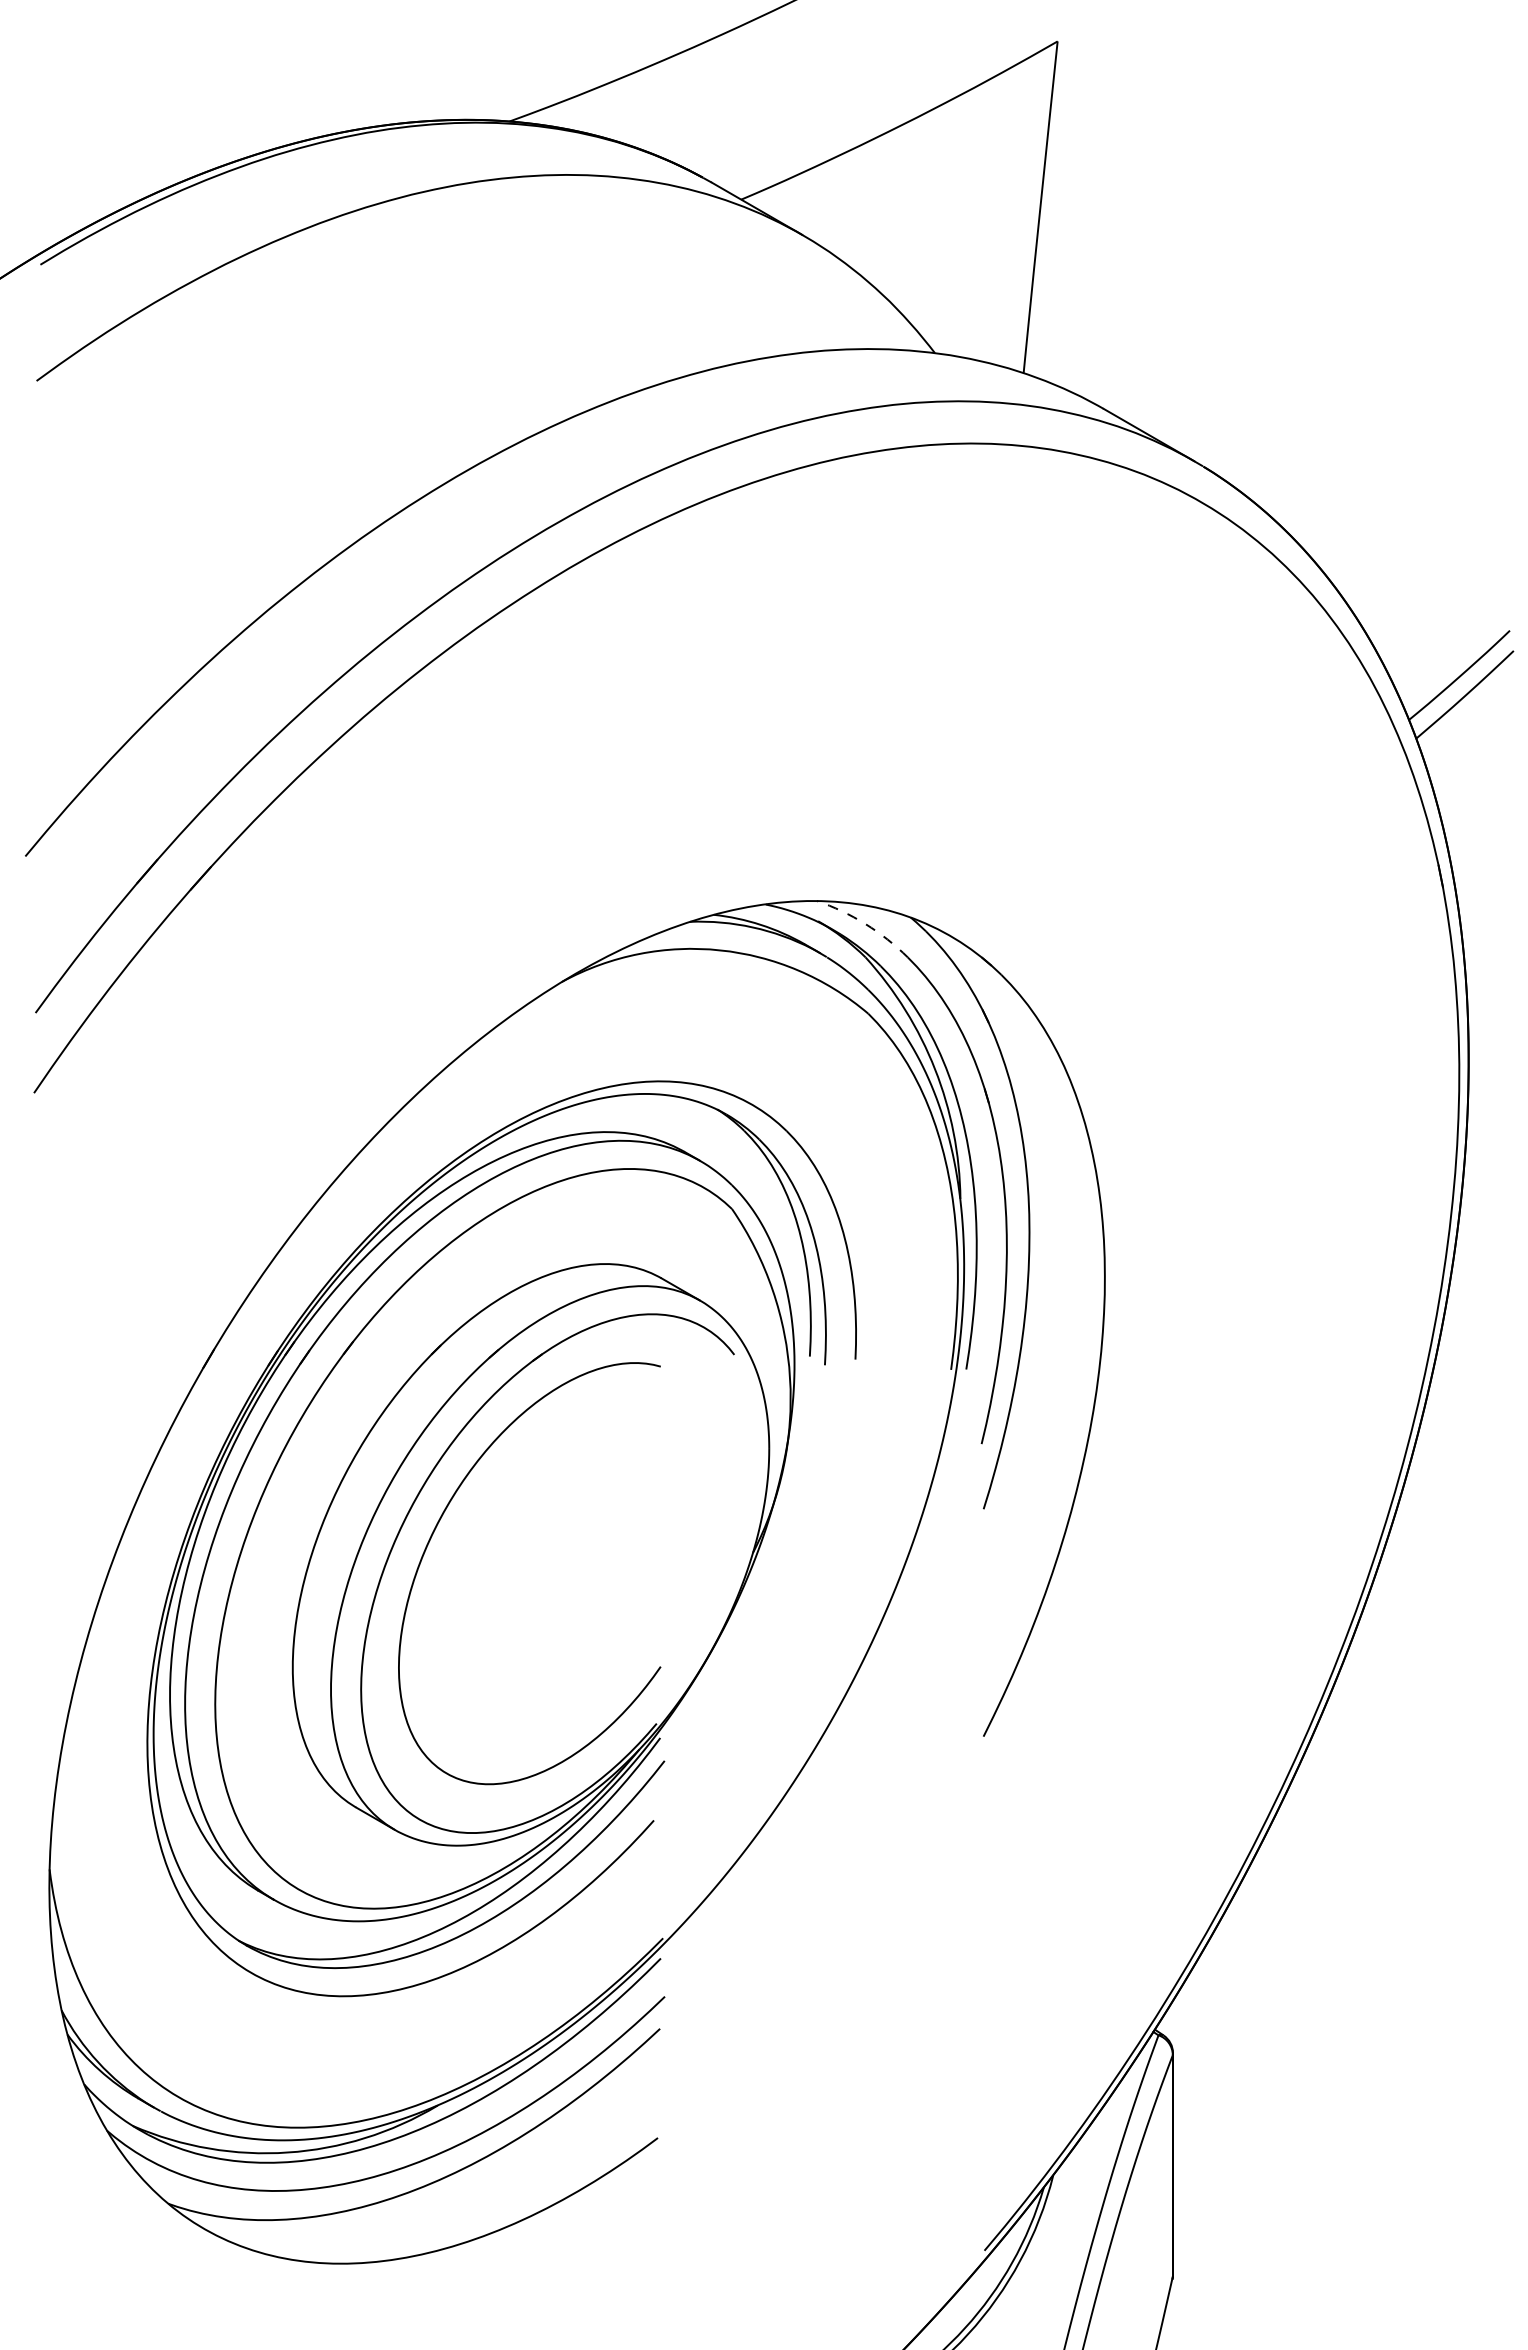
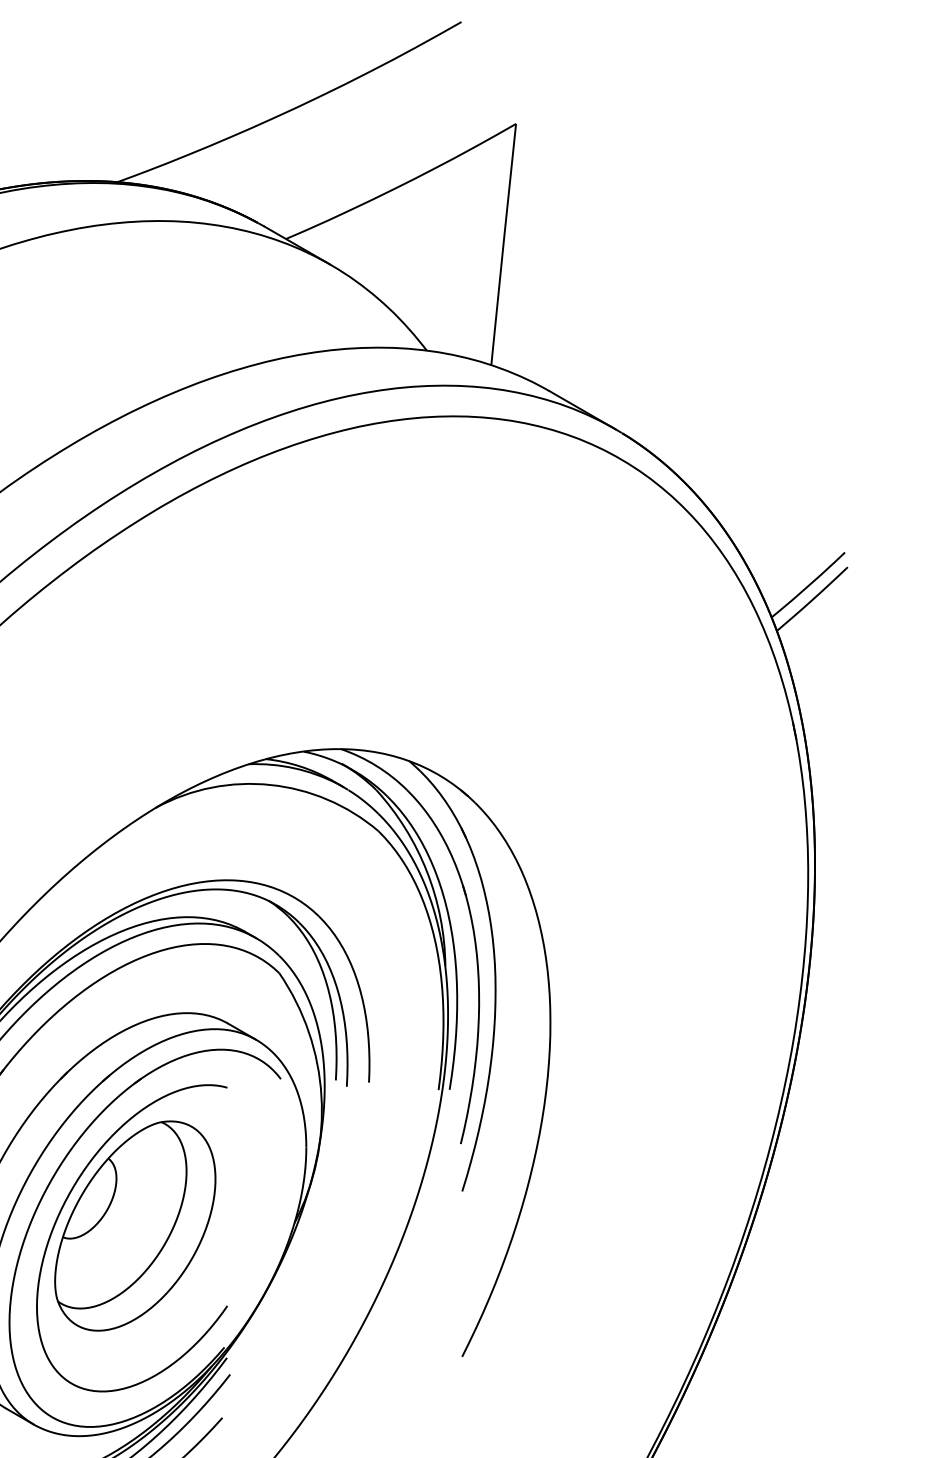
arc: (865, 924) -> (376, 766), dashed -> solid
part: (534, 1556) -> (135, 1225), added

